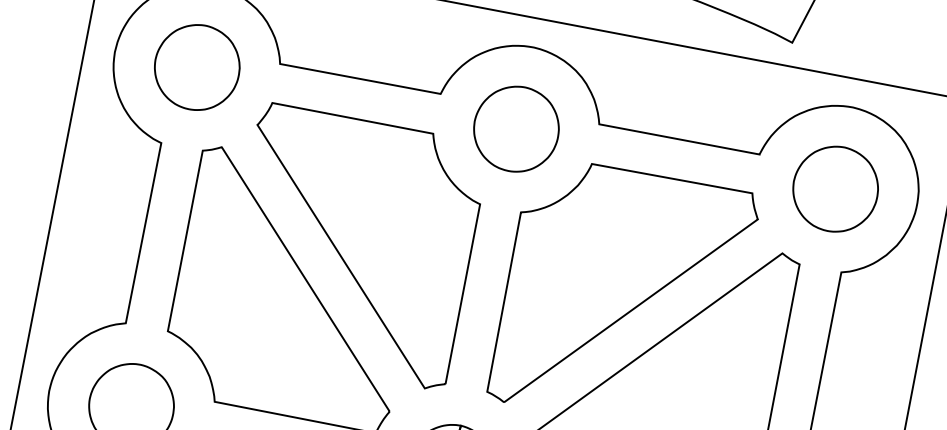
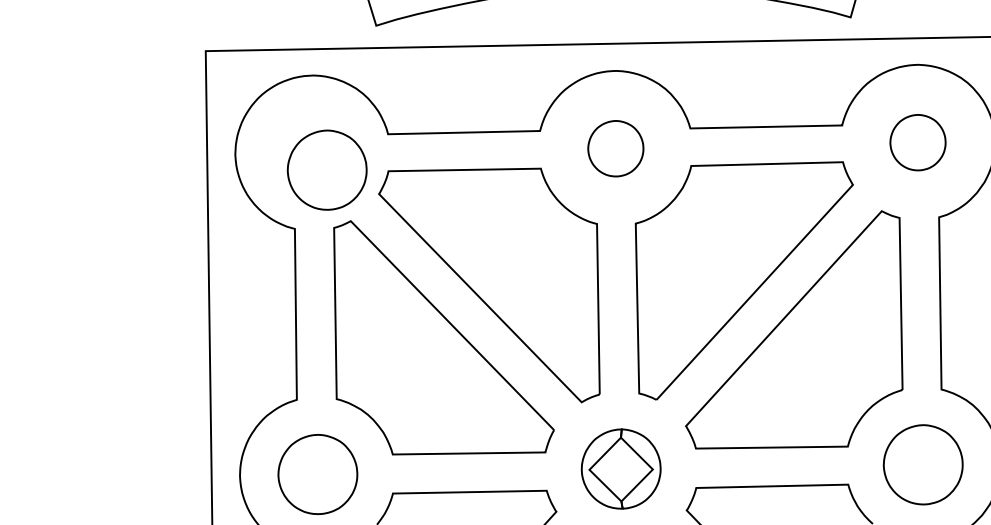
part: (196, 66) -> (326, 169), moved
part: (516, 128) -> (615, 148), size x0.7
part: (835, 188) -> (917, 142), size x0.7

